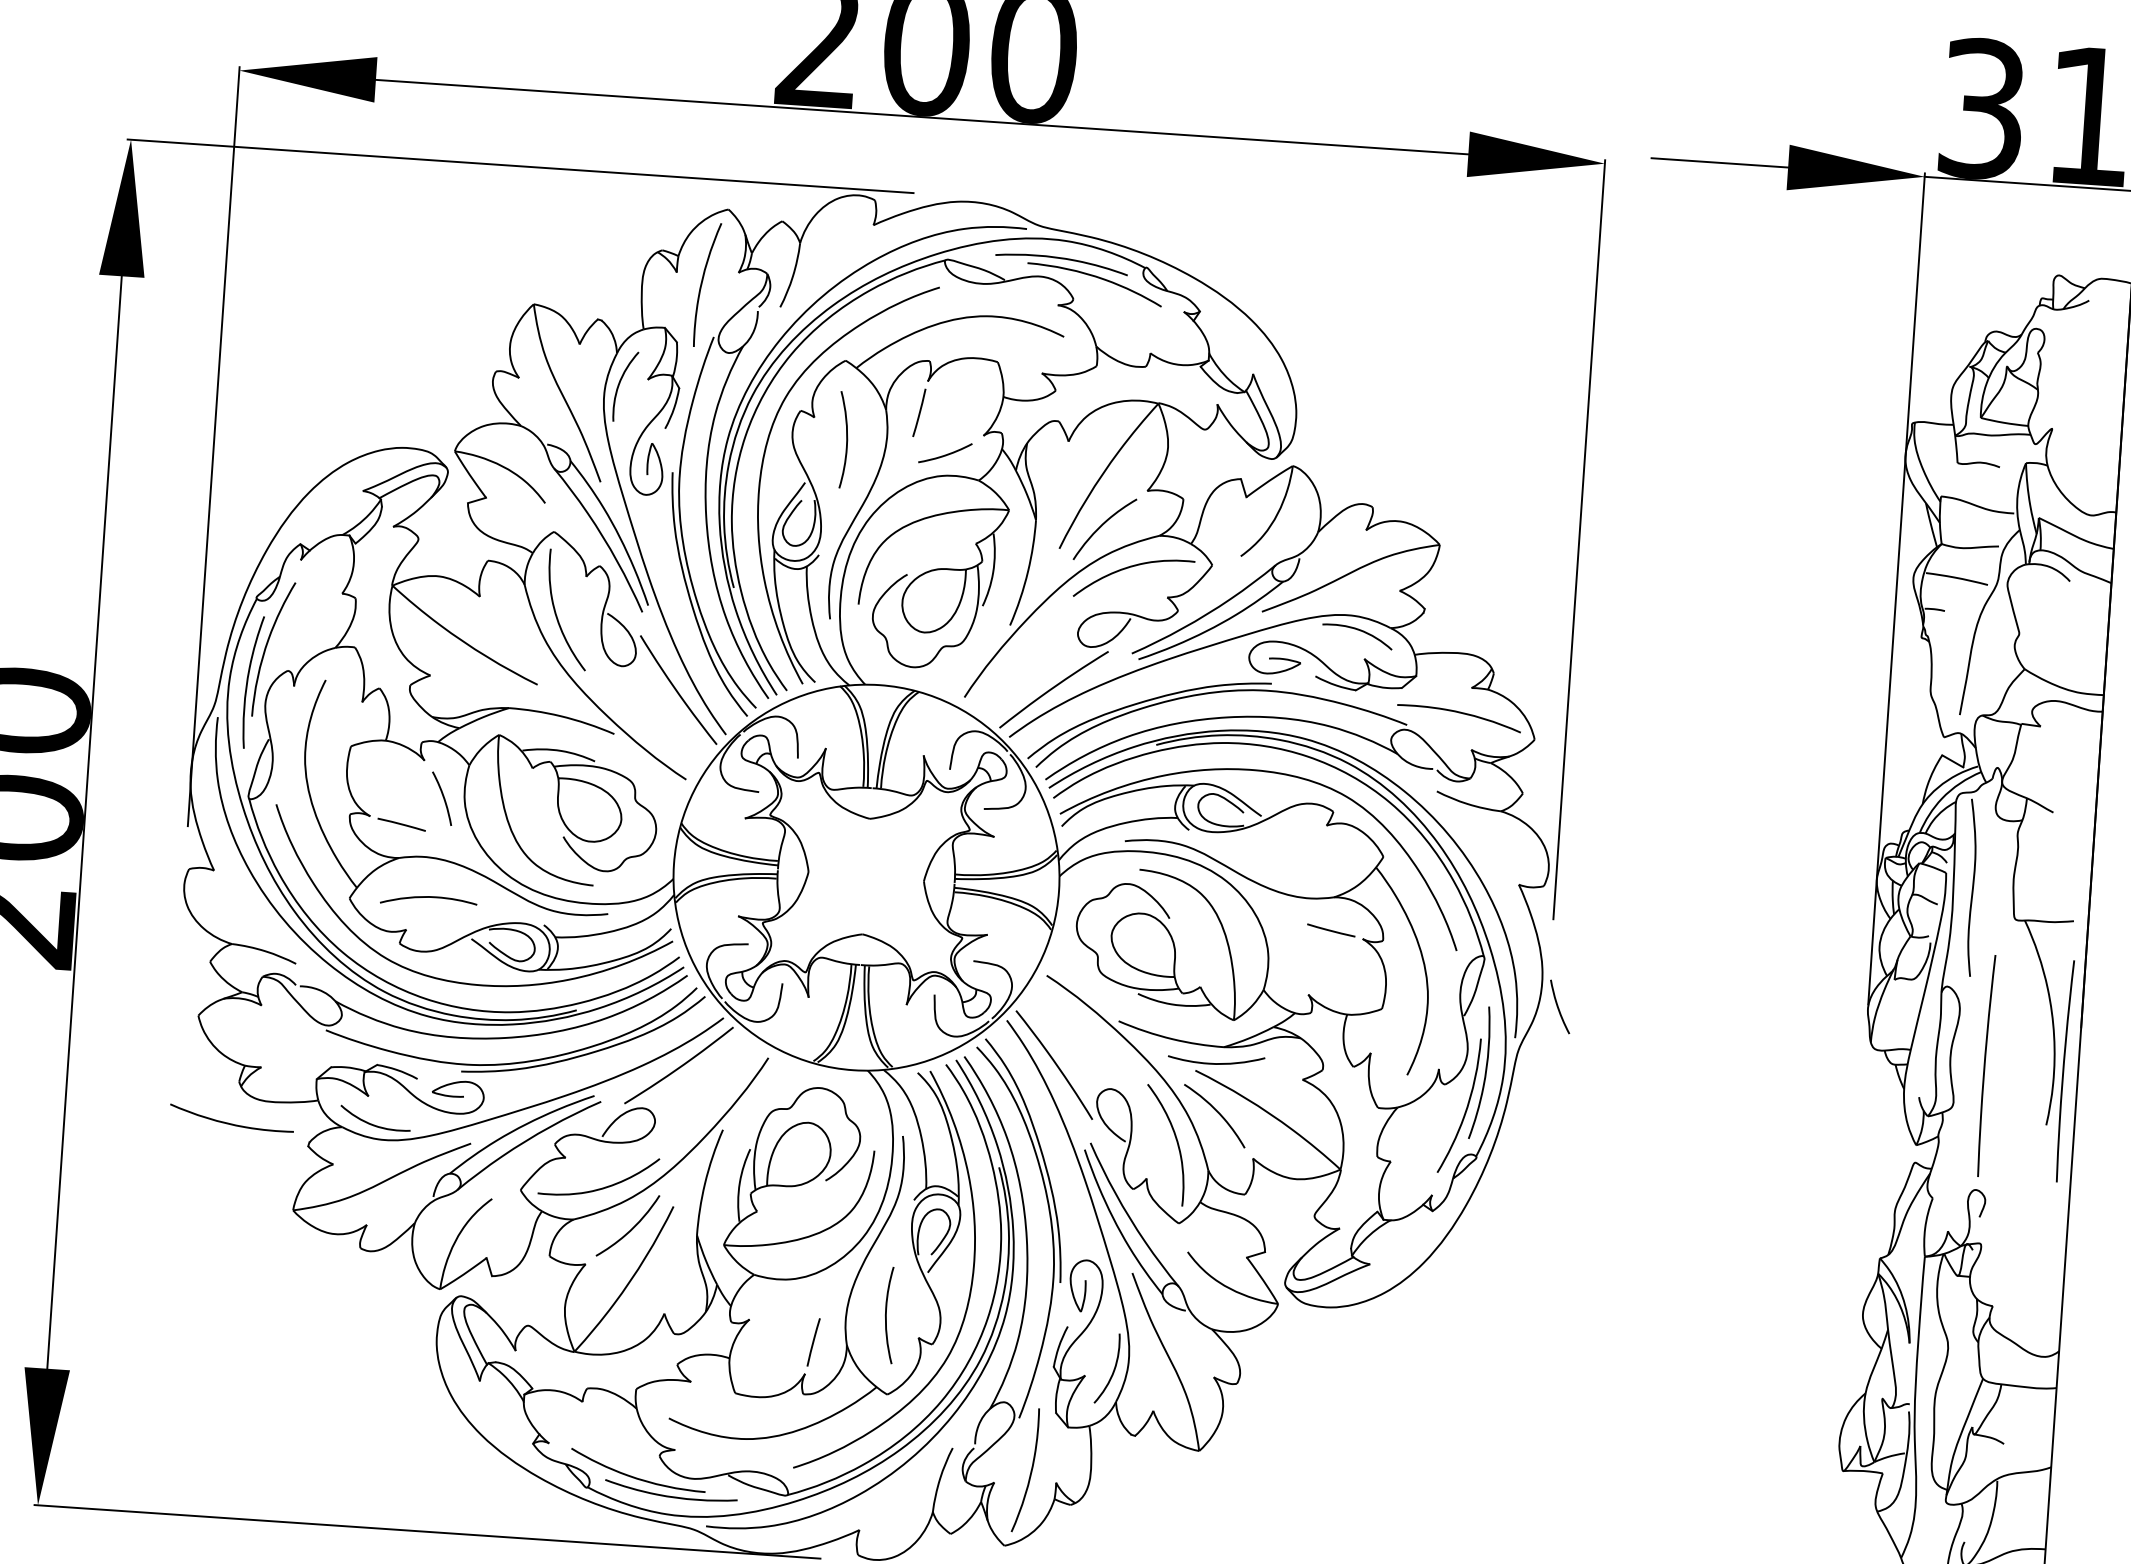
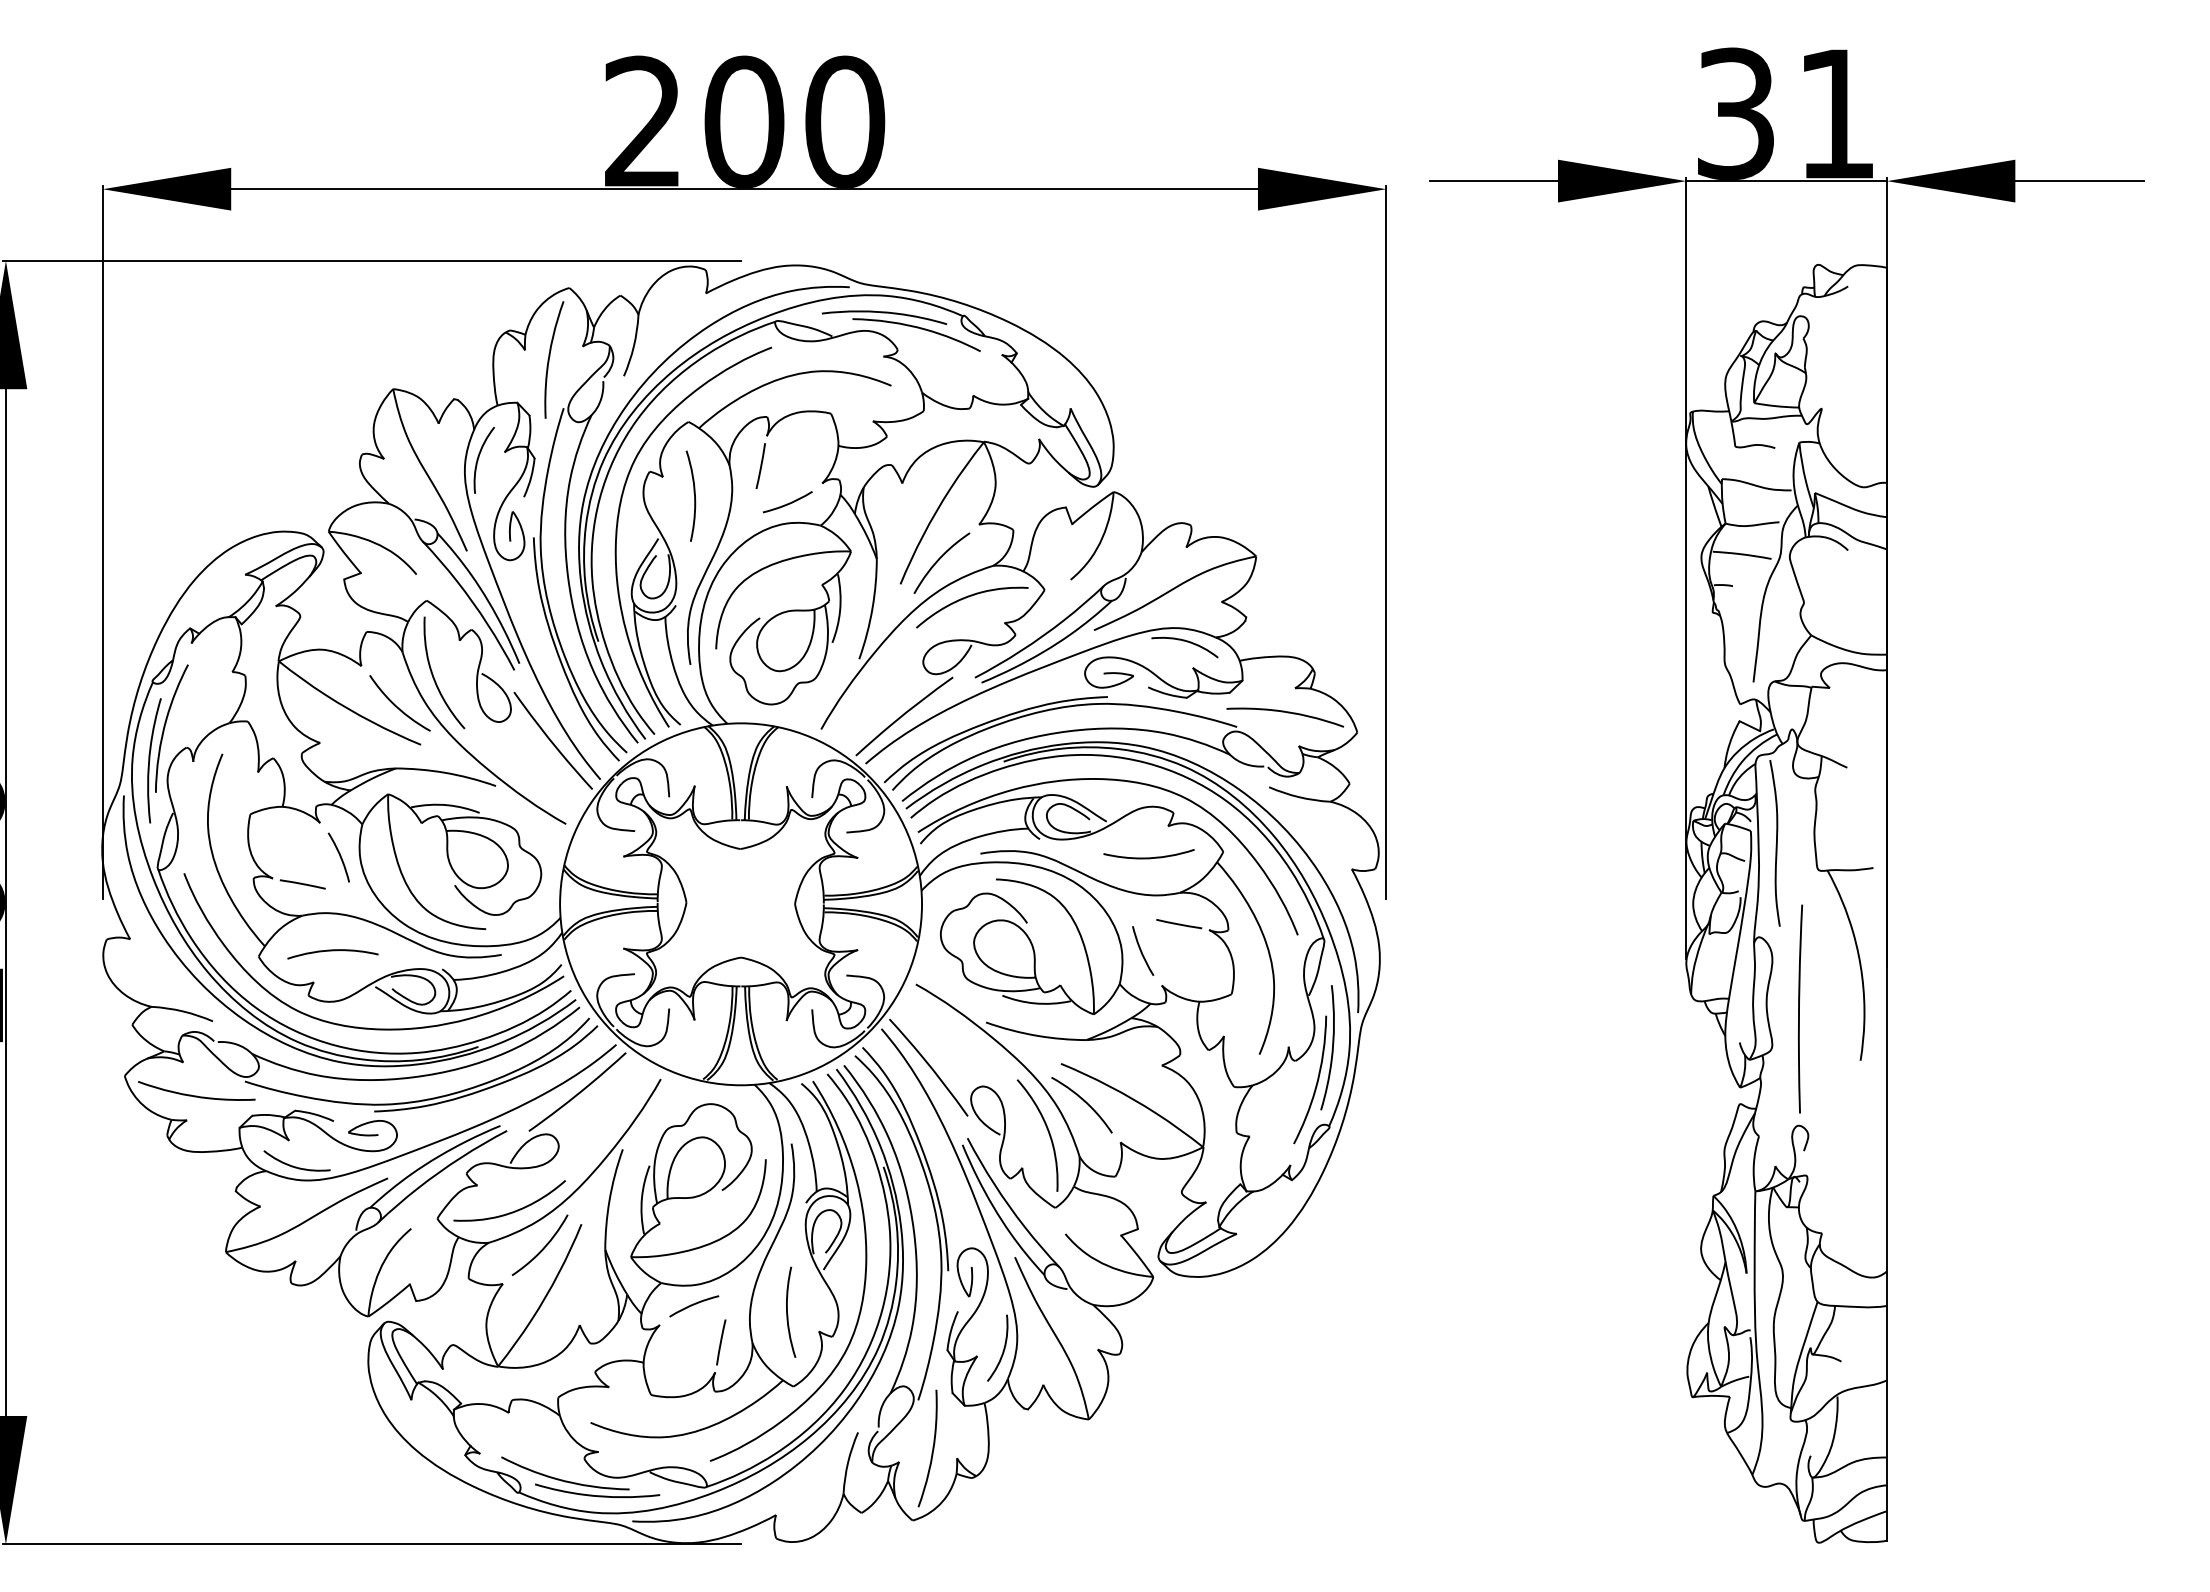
curve: (514, 641) -> (396, 705), added
curve: (1559, 1007) -> (1142, 951), moved
curve: (1215, 1063) -> (1148, 857), moved
curve: (2063, 1070) -> (1873, 1008), removed
curve: (231, 1123) -> (196, 1095), moved
curve: (787, 1301) -> (694, 1305), added

